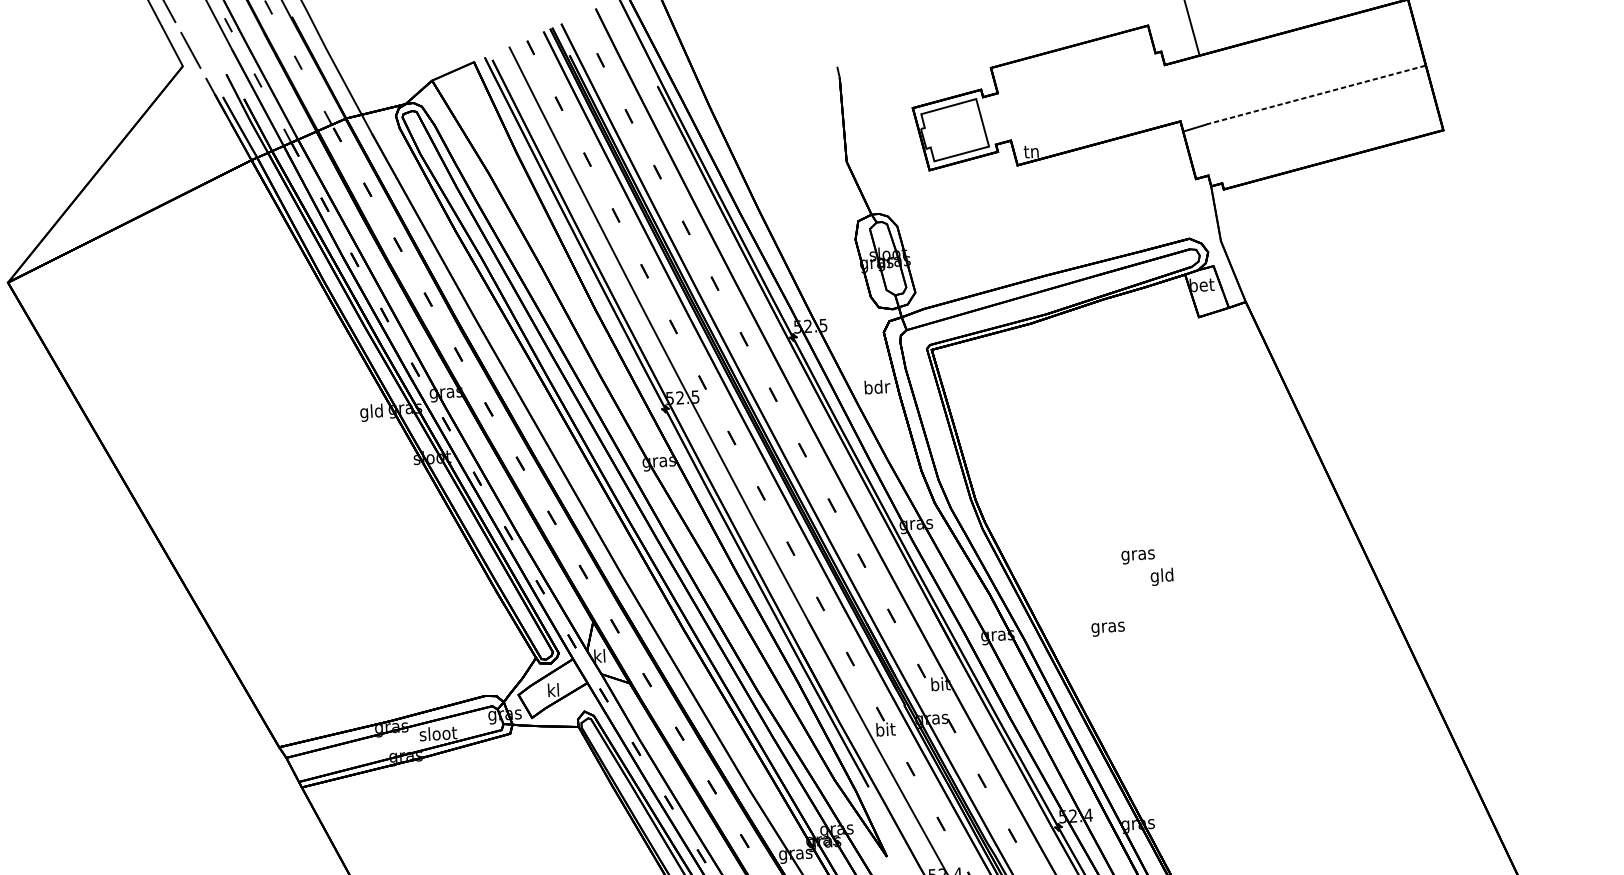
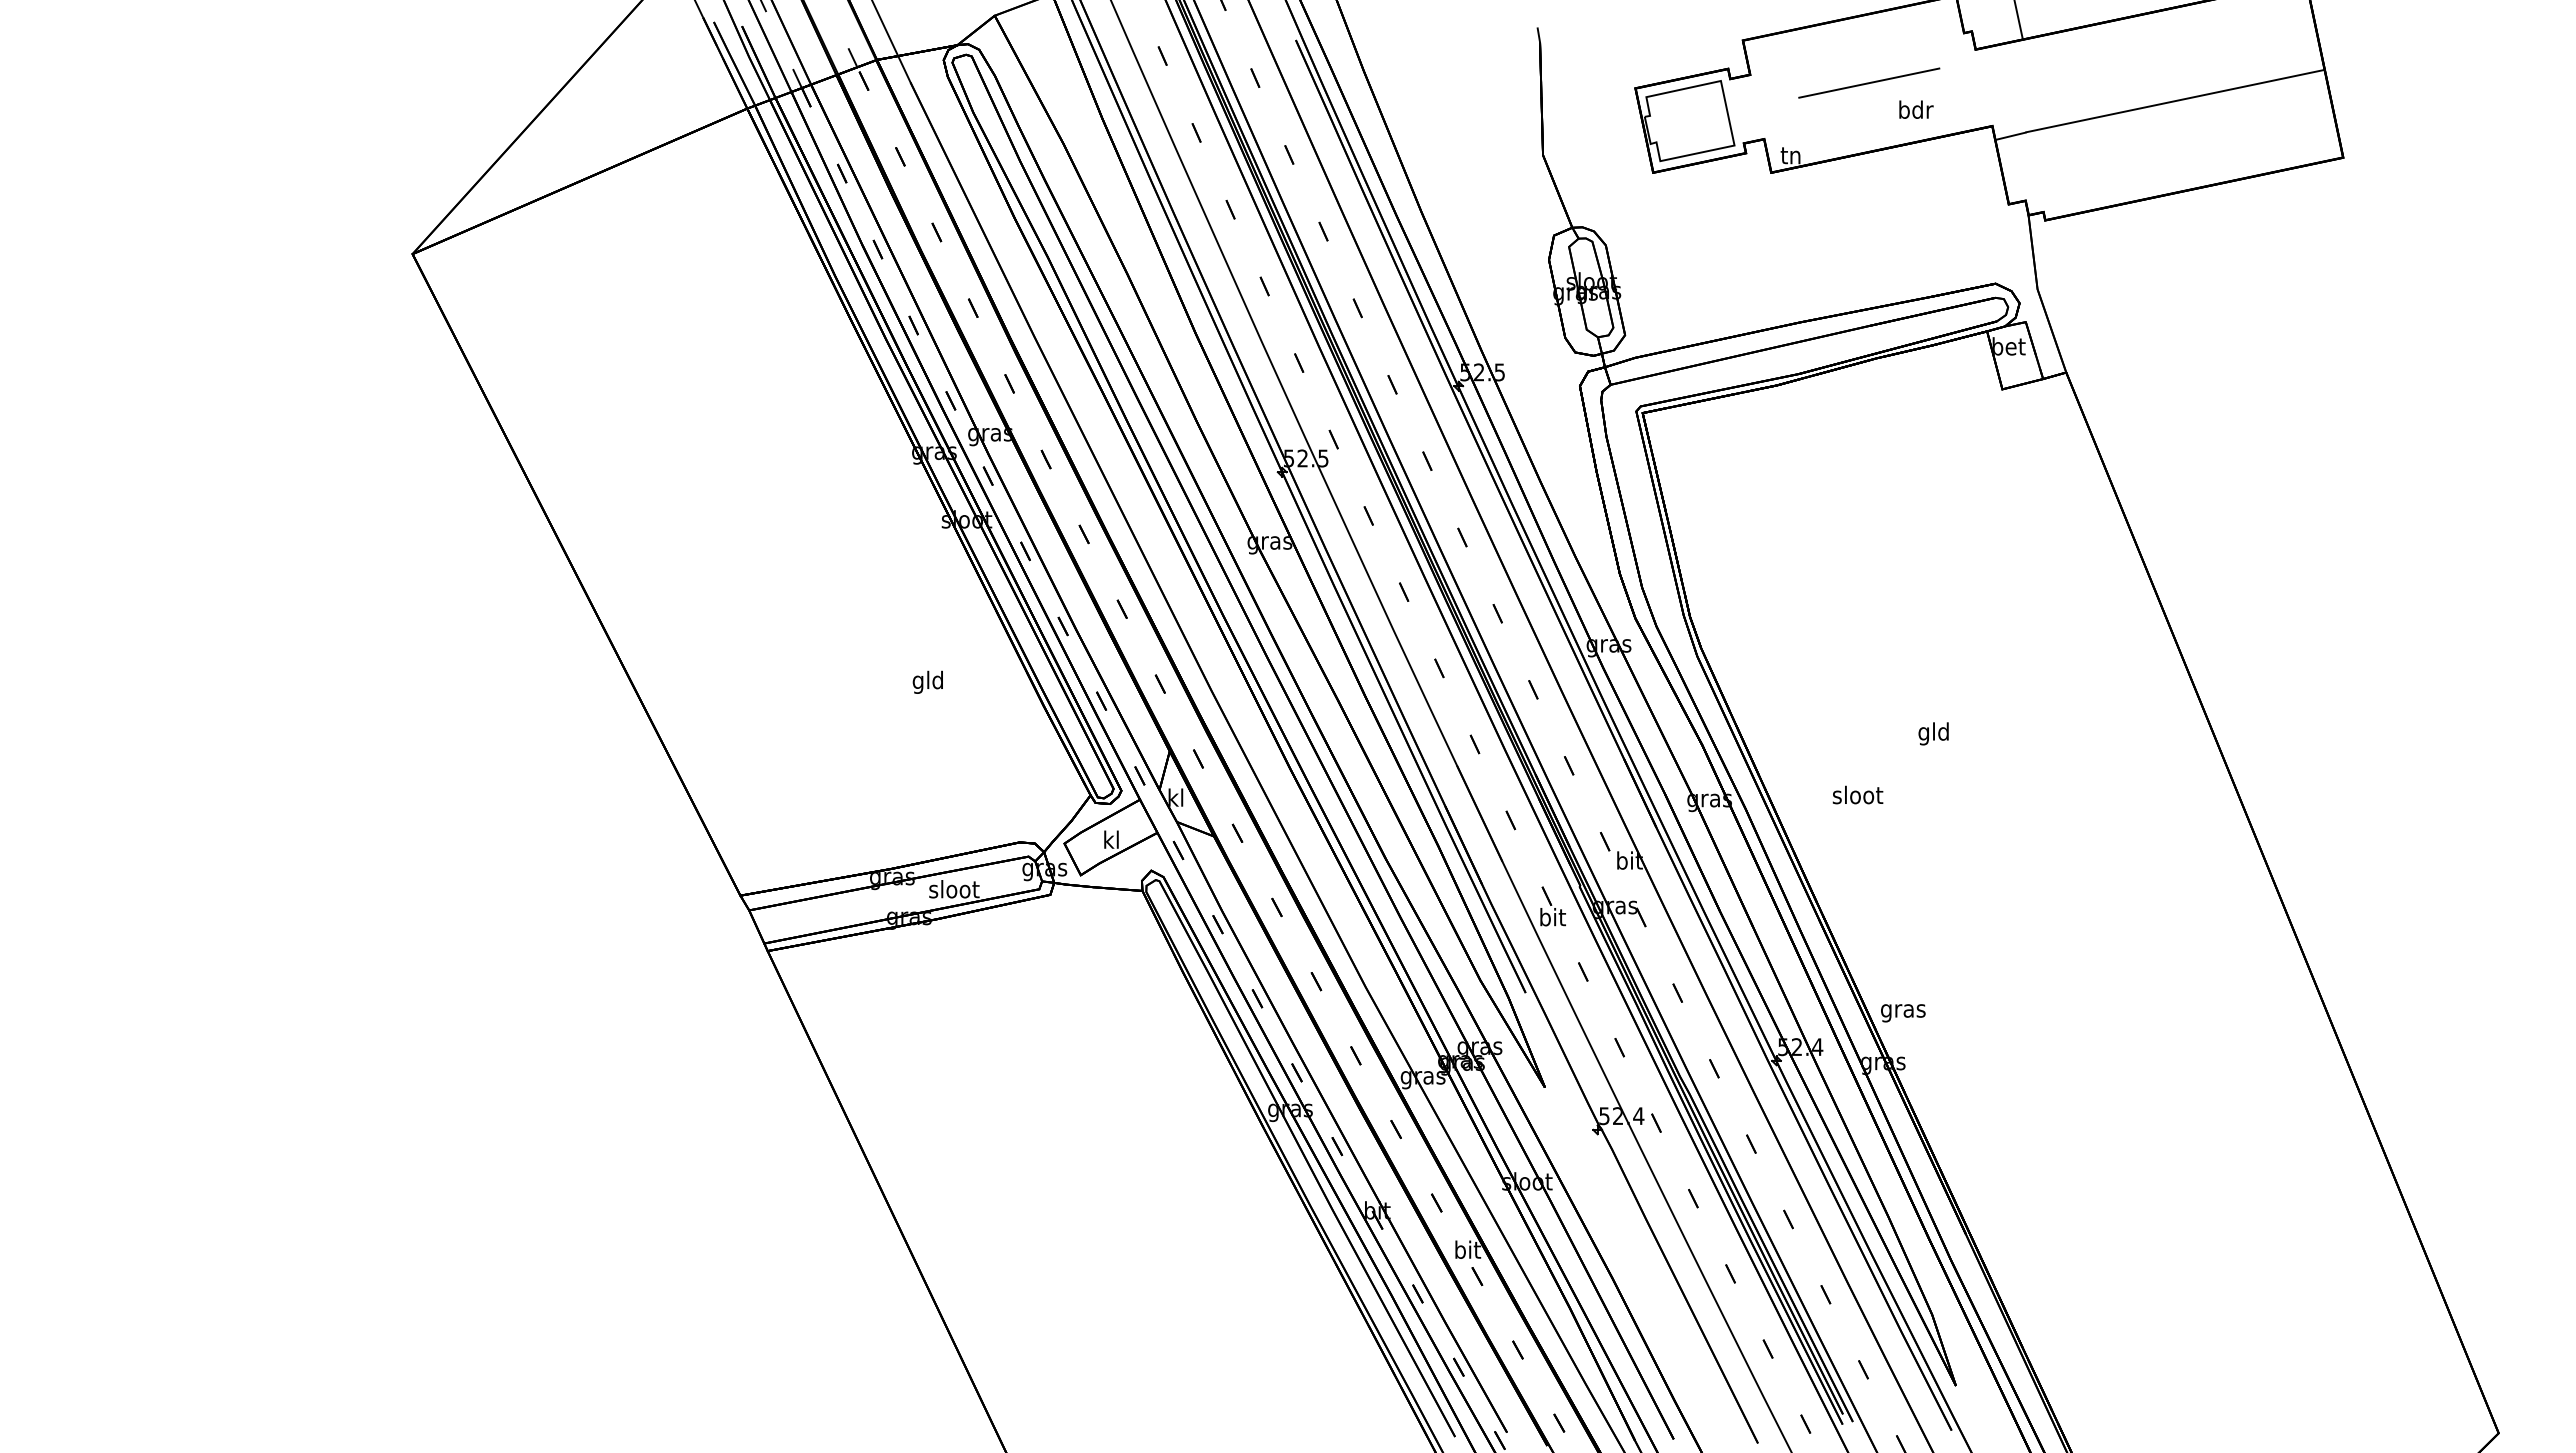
line: (1087, 93) -> (1869, 82), added
line: (1315, 95) -> (2174, 101), dashed -> solid
text: (877, 386) -> (1916, 109), moved
text: (371, 412) -> (927, 681), moved
text: (1138, 557) -> (1903, 1013), moved
text: (1107, 626) -> (1857, 796), gras -> sloot

